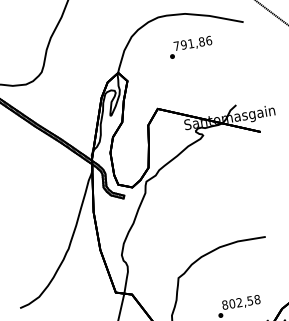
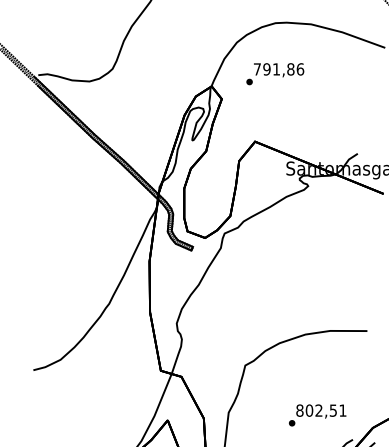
text: (191, 47) -> (275, 74), moved
text: (257, 299) -> (342, 410), 802,58 -> 802,51

